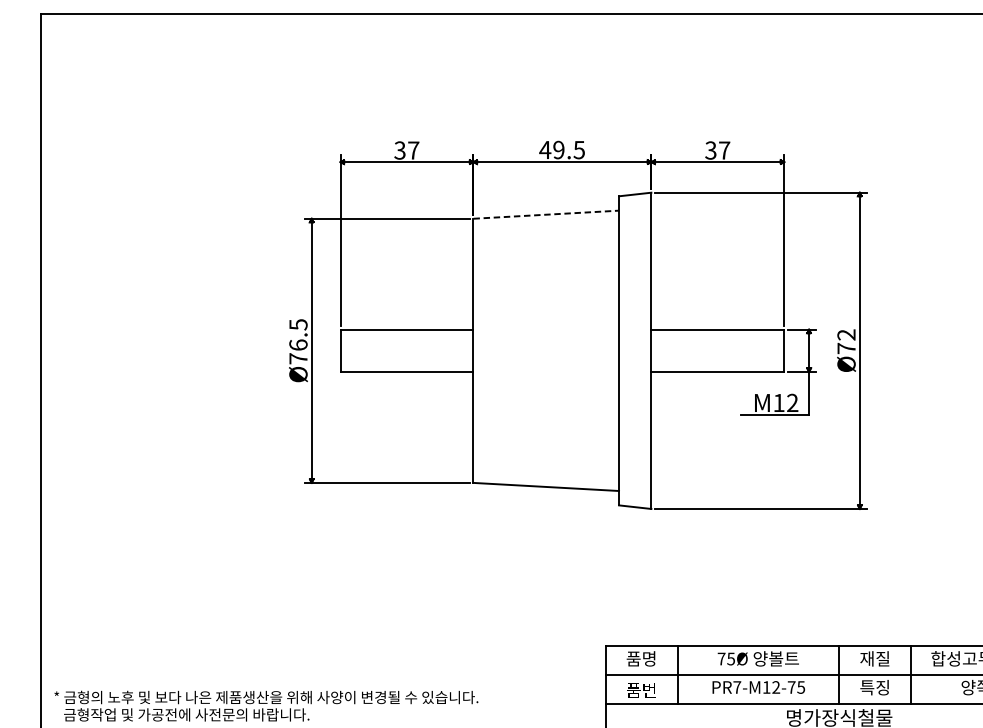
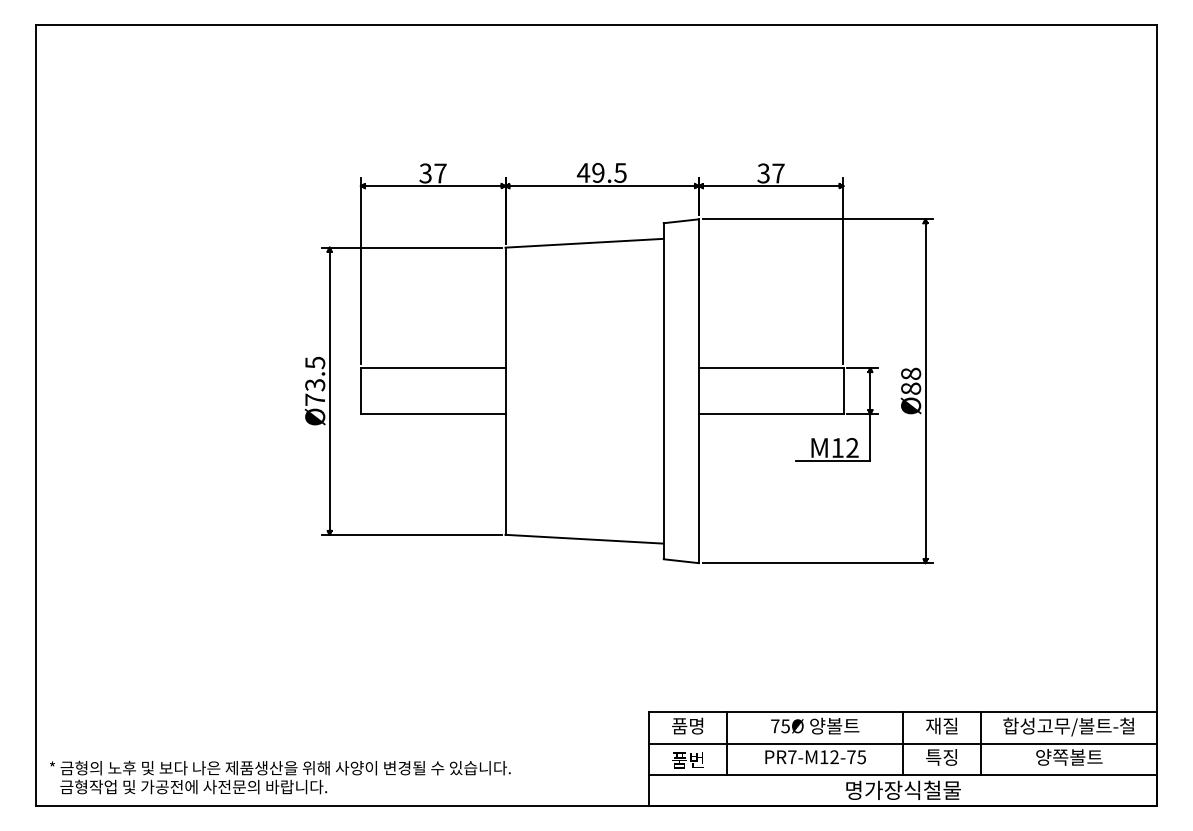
line: (547, 214) -> (585, 243), dashed -> solid
text: (846, 340) -> (911, 380), Ø72 -> Ø88
text: (298, 344) -> (315, 384), Ø76.5 -> Ø73.5

